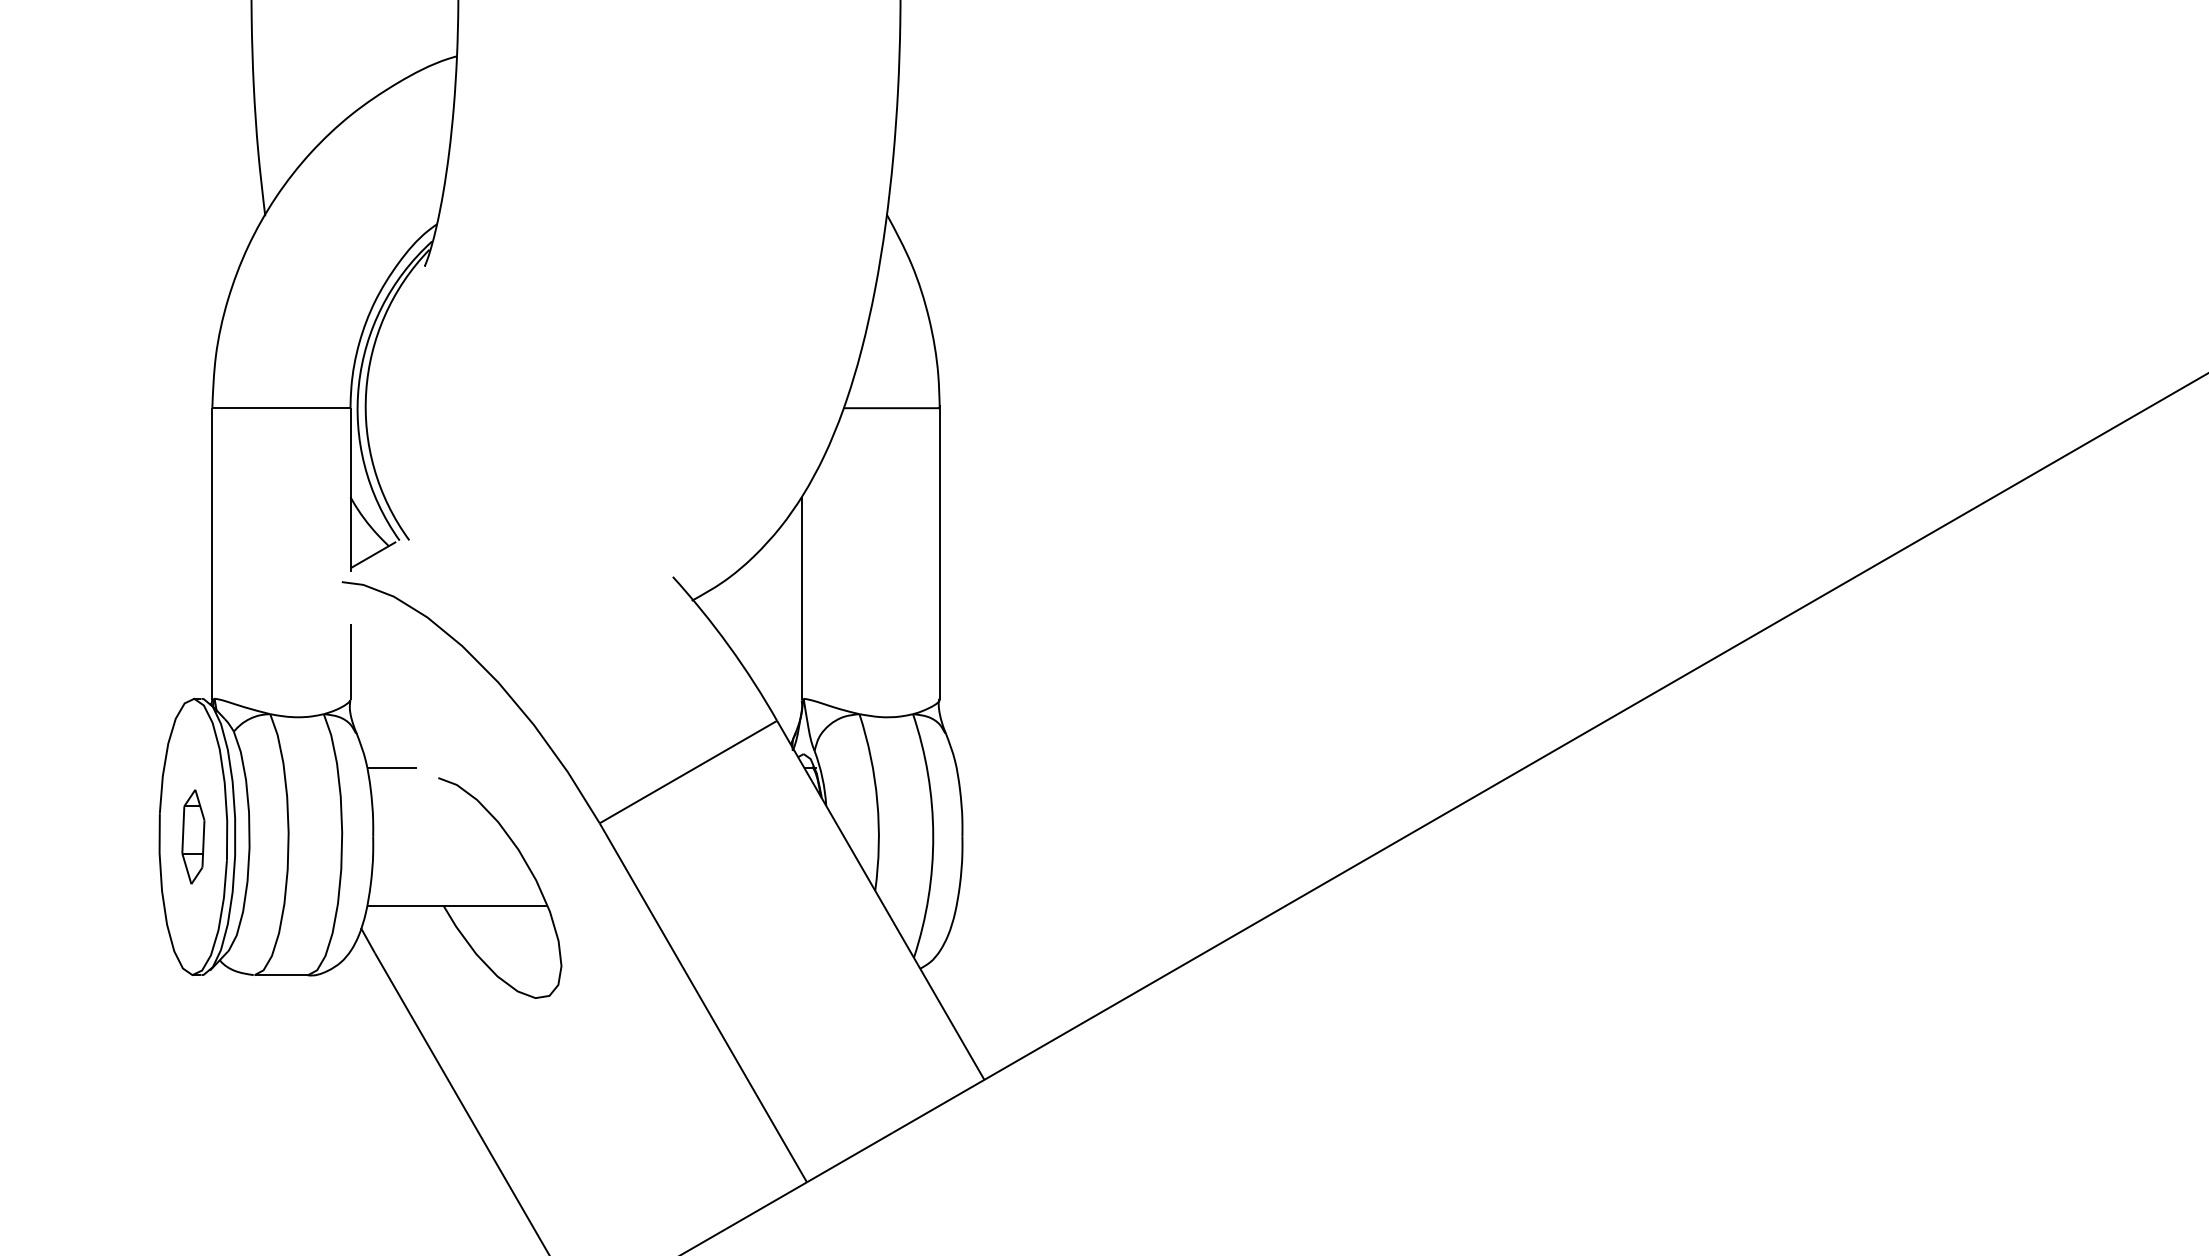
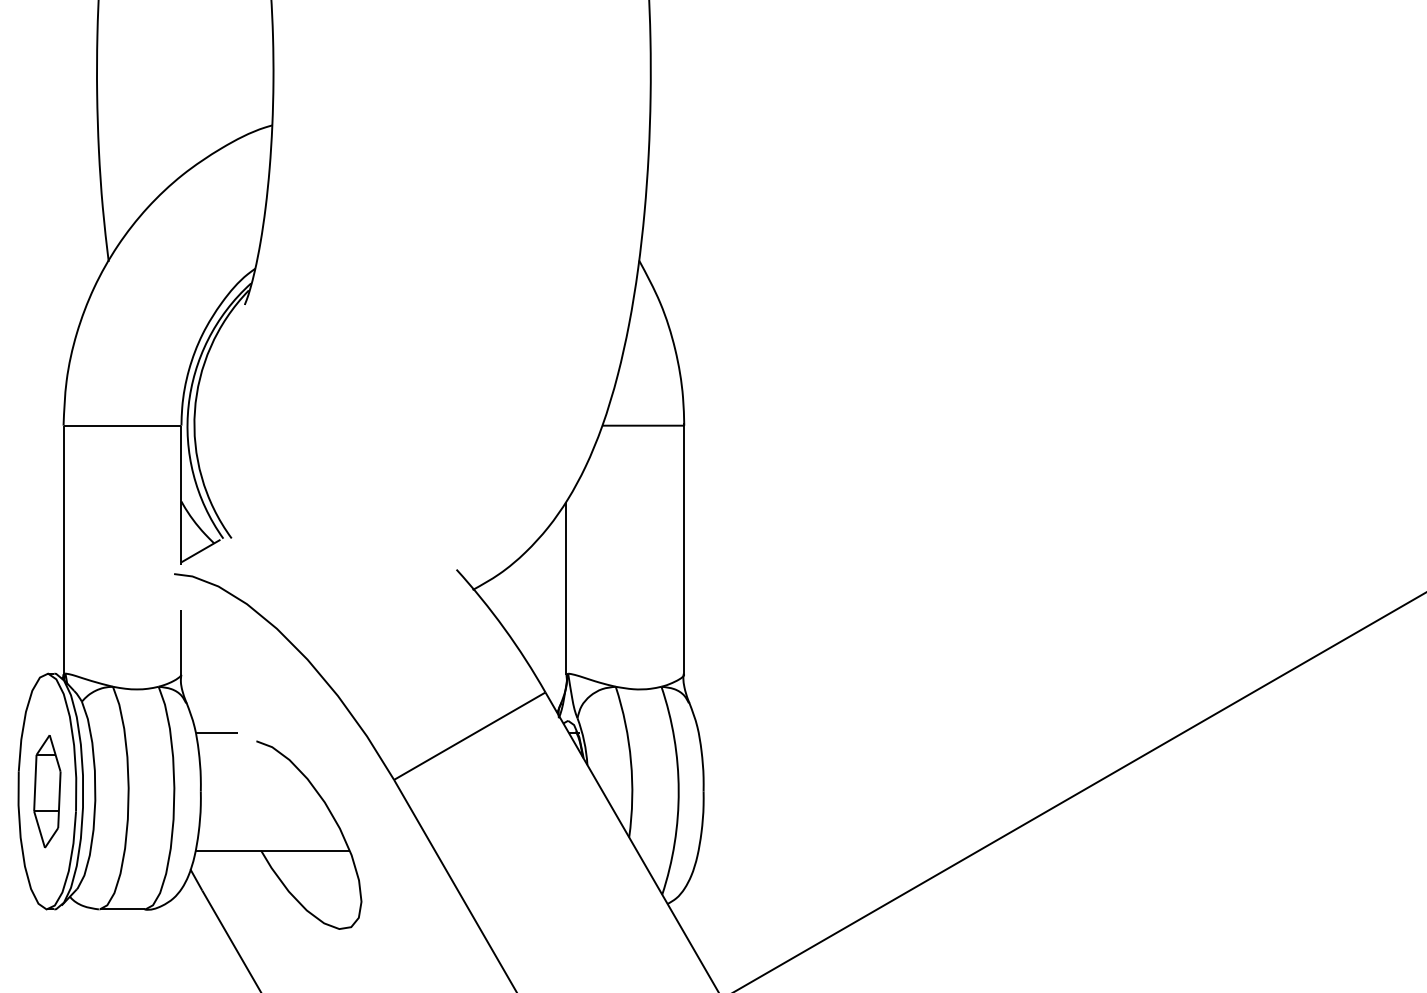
part: (193, 836) -> (47, 791), size x1.4

